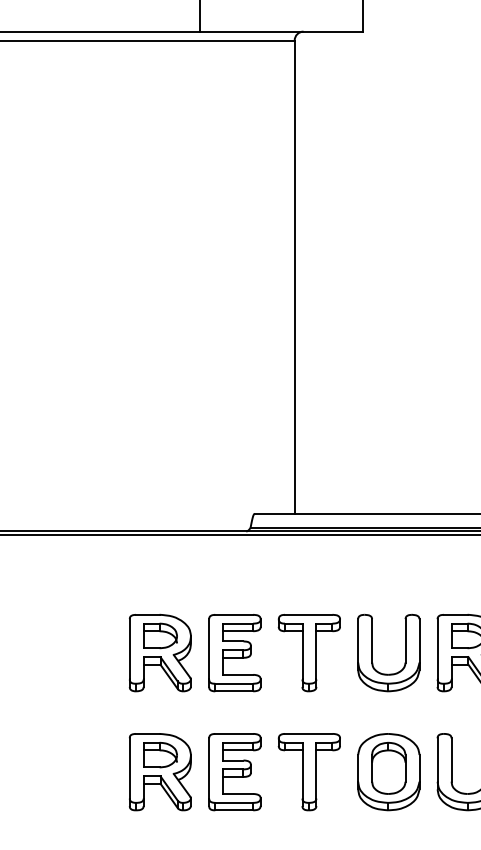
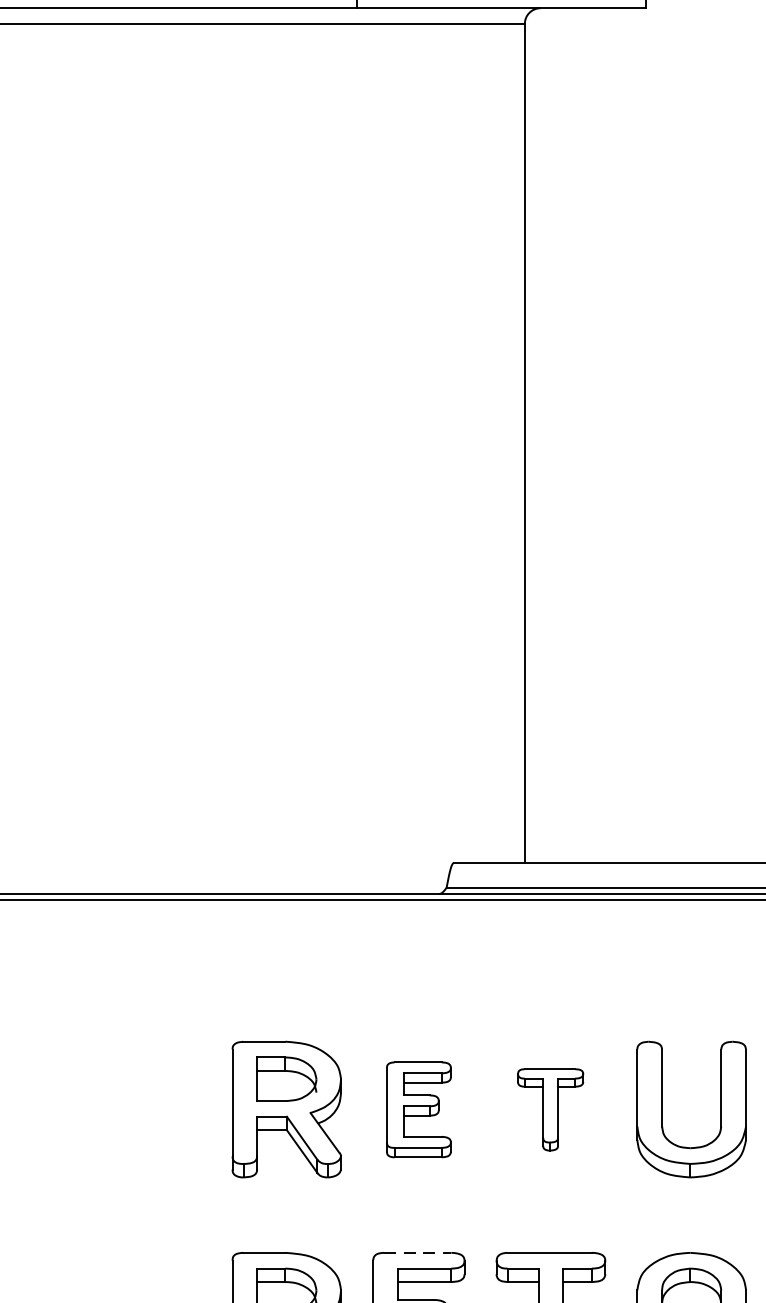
part: (234, 653) -> (418, 1110), size x0.7
part: (308, 653) -> (549, 1110), size x0.6
line: (234, 733) -> (418, 1252), solid -> dashed

